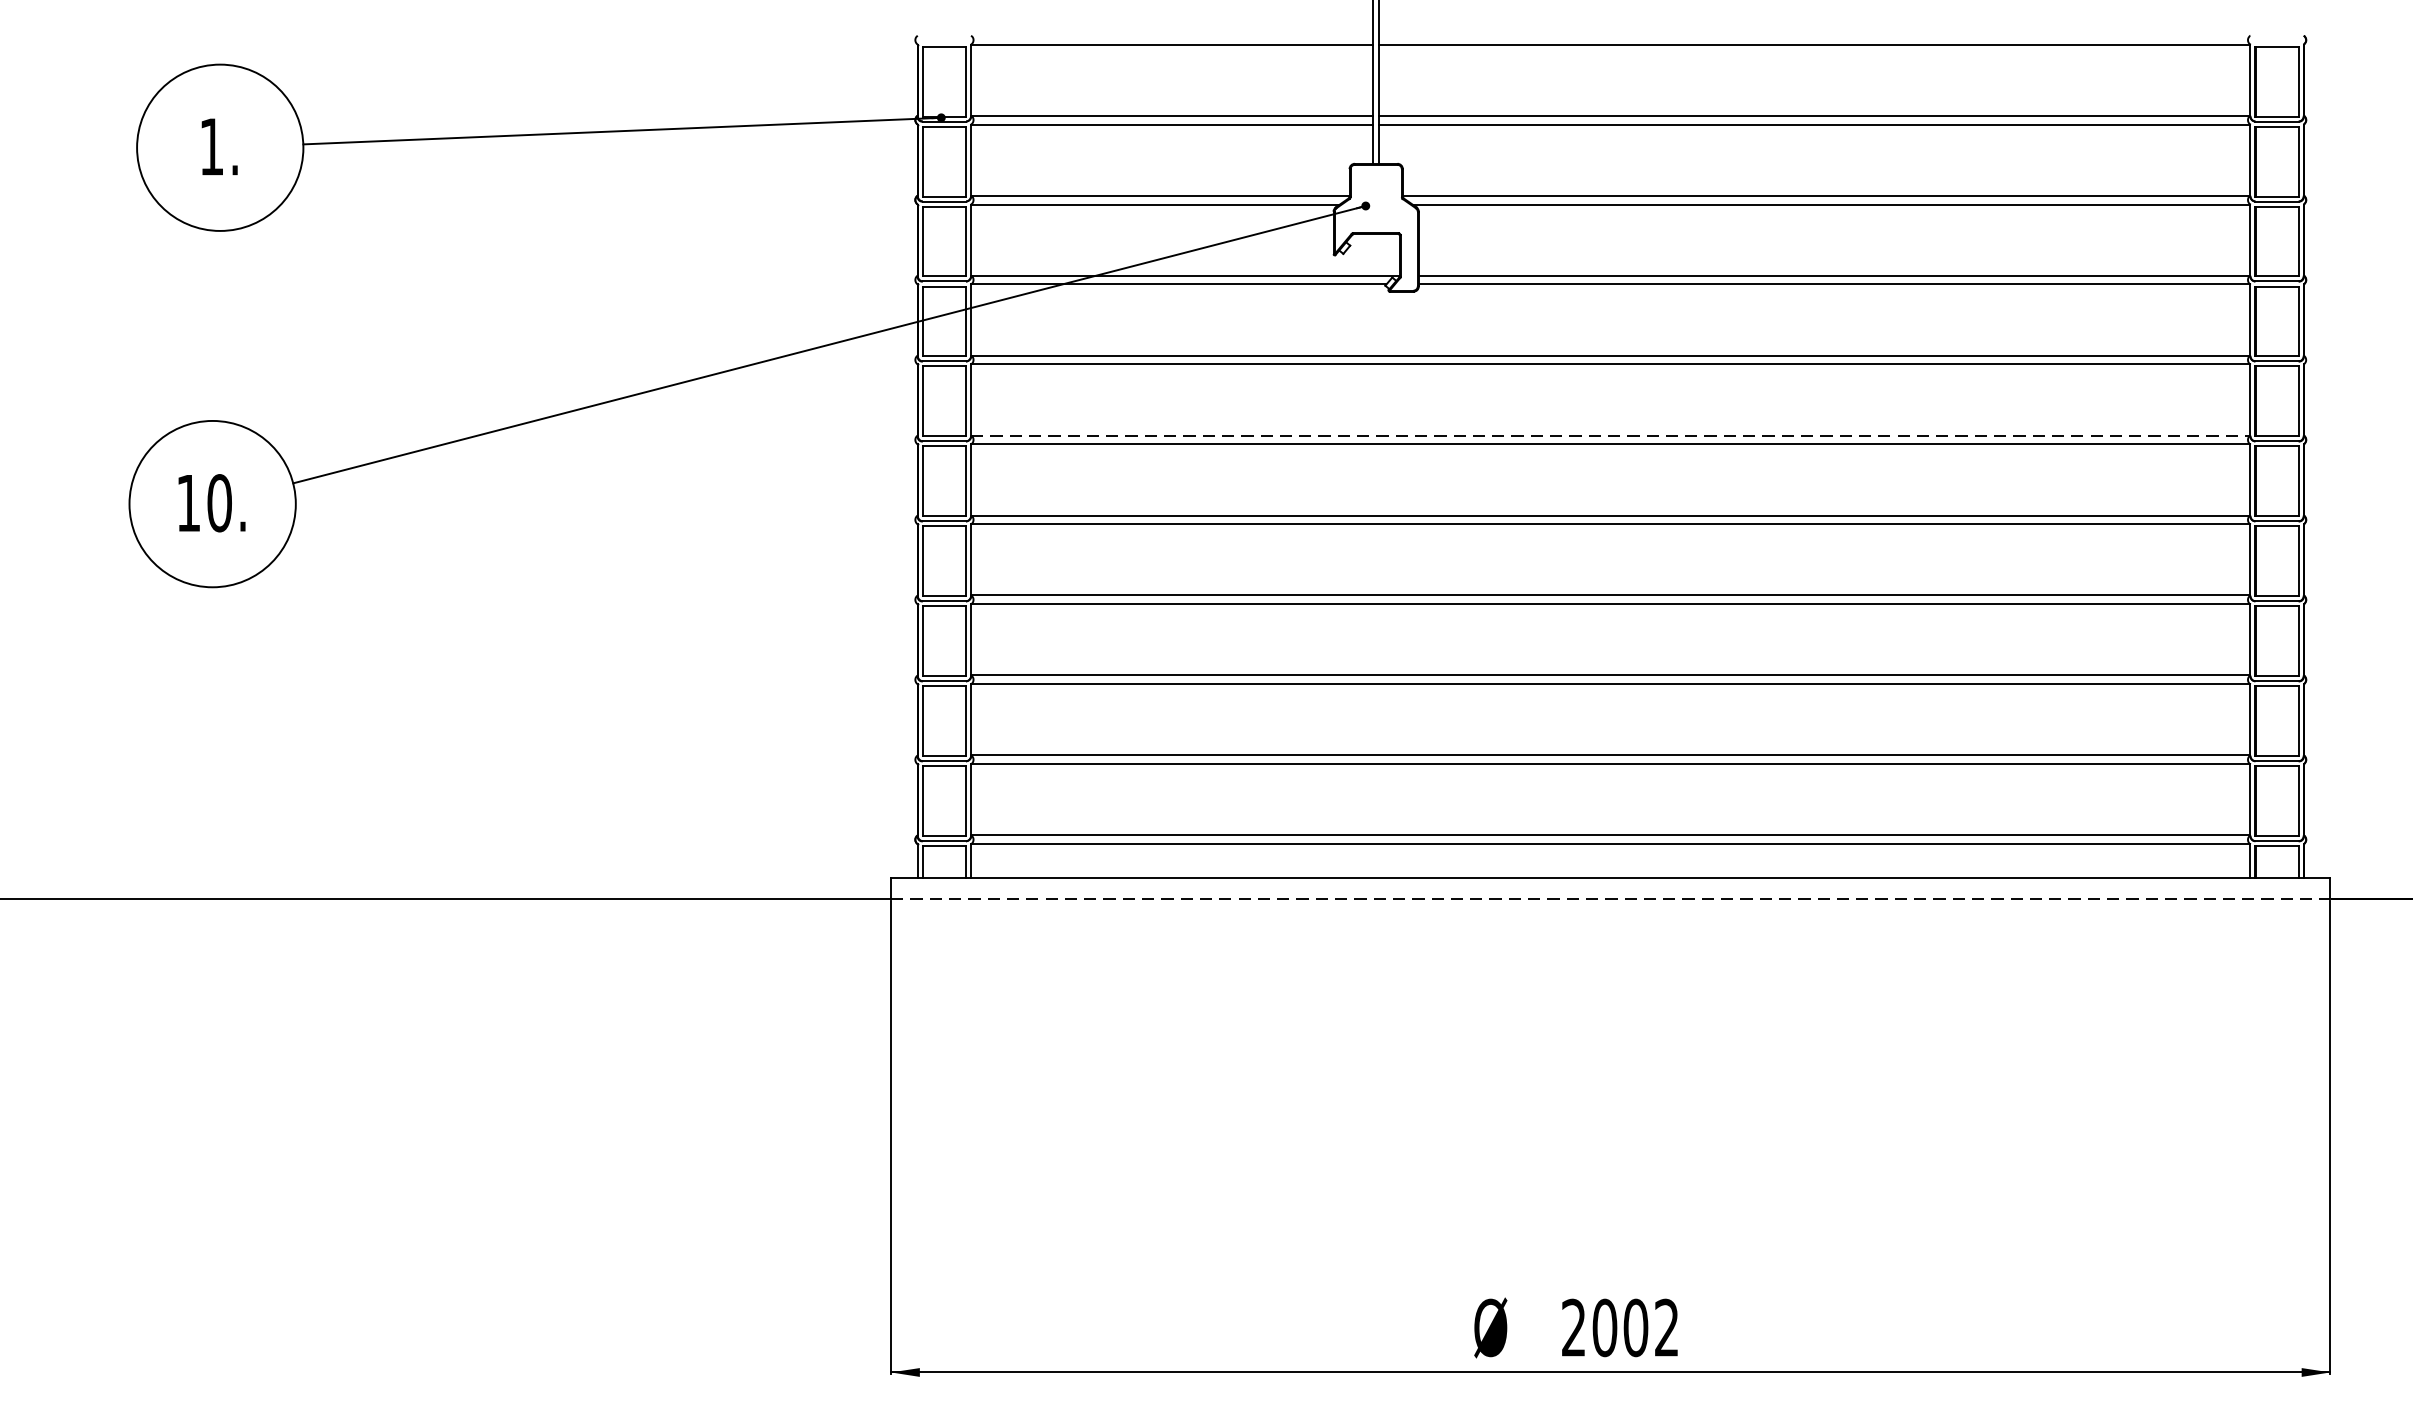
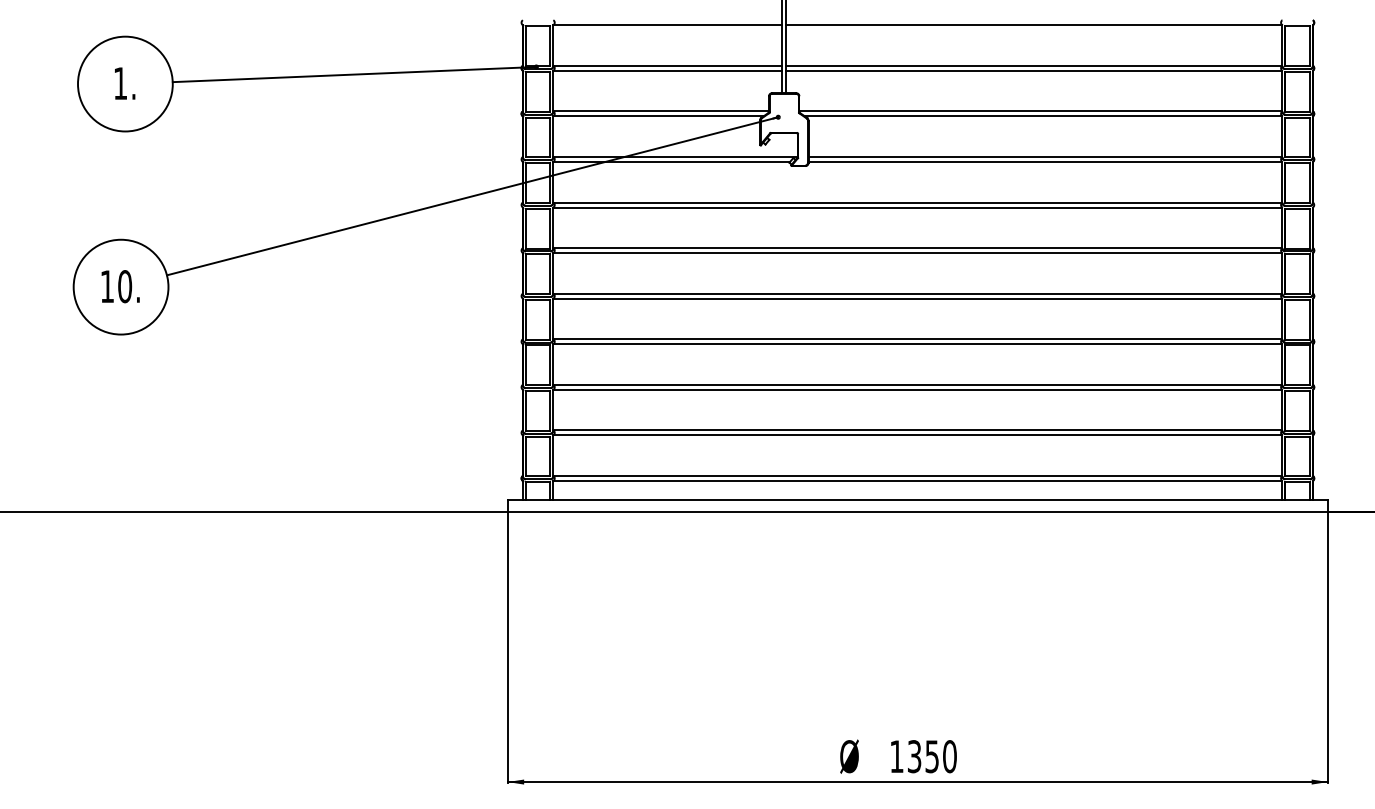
line: (1610, 436) -> (917, 248), dashed -> solid
line: (1611, 899) -> (918, 512), dashed -> solid
text: (1620, 1327) -> (923, 756), 2002 -> 1350

